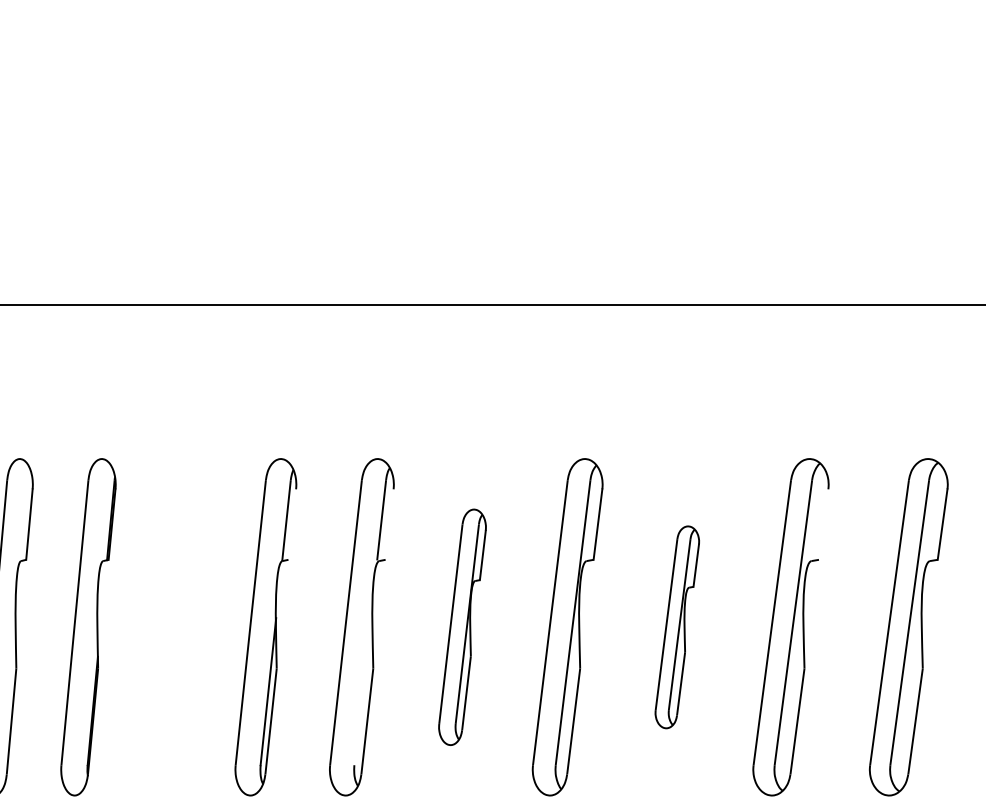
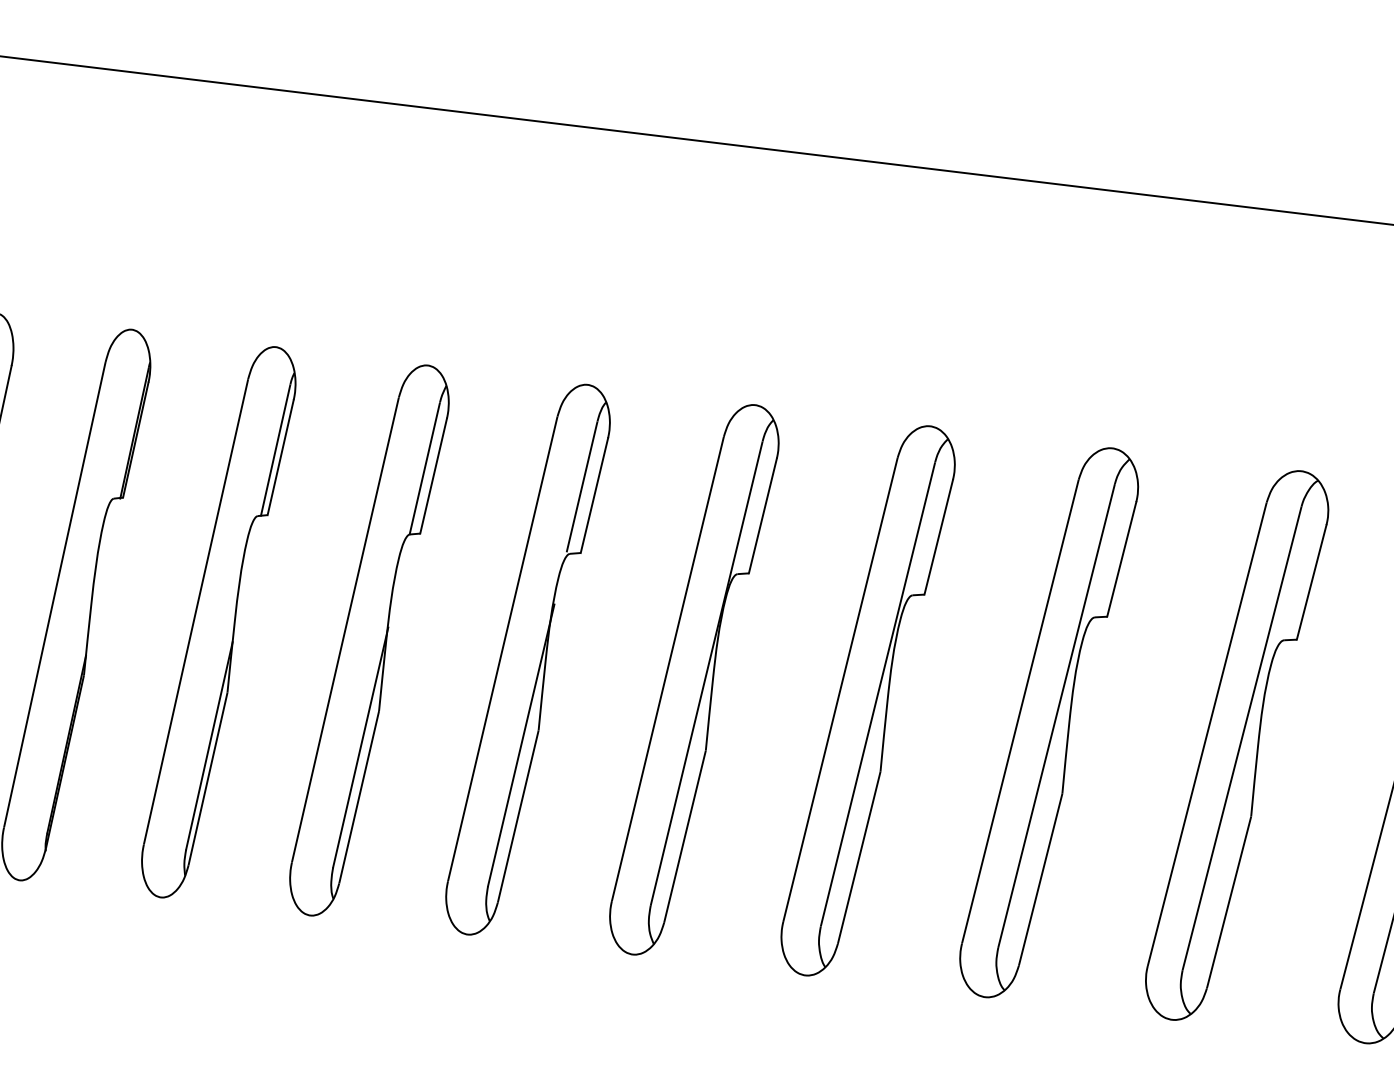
line: (292, 524) -> (433, 476), added
line: (389, 524) -> (594, 495), added
line: (823, 524) -> (1311, 582), added
part: (174, 627) -> (218, 622), added
part: (462, 627) -> (694, 680), size x1.43
part: (677, 627) -> (1049, 723), size x1.67
line: (363, 678) -> (520, 744), added

